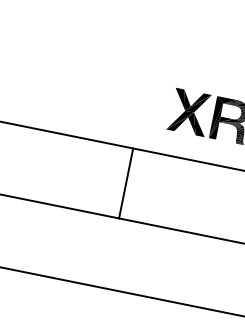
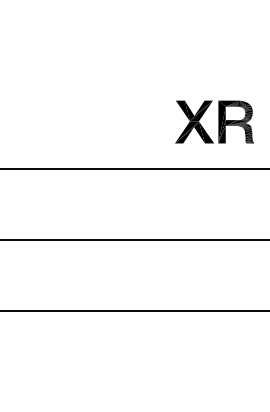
line: (126, 182) -> (146, 203), removed

